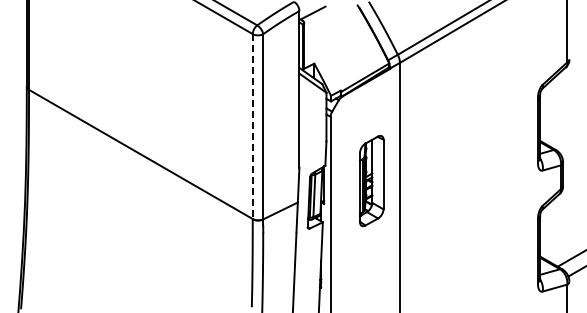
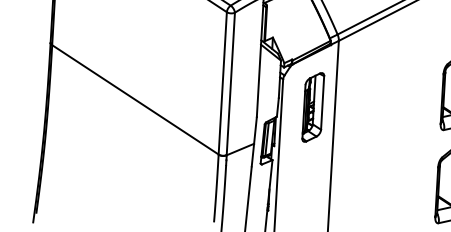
line: (252, 126) -> (222, 83), dashed -> solid
part: (371, 181) -> (313, 107), moved

